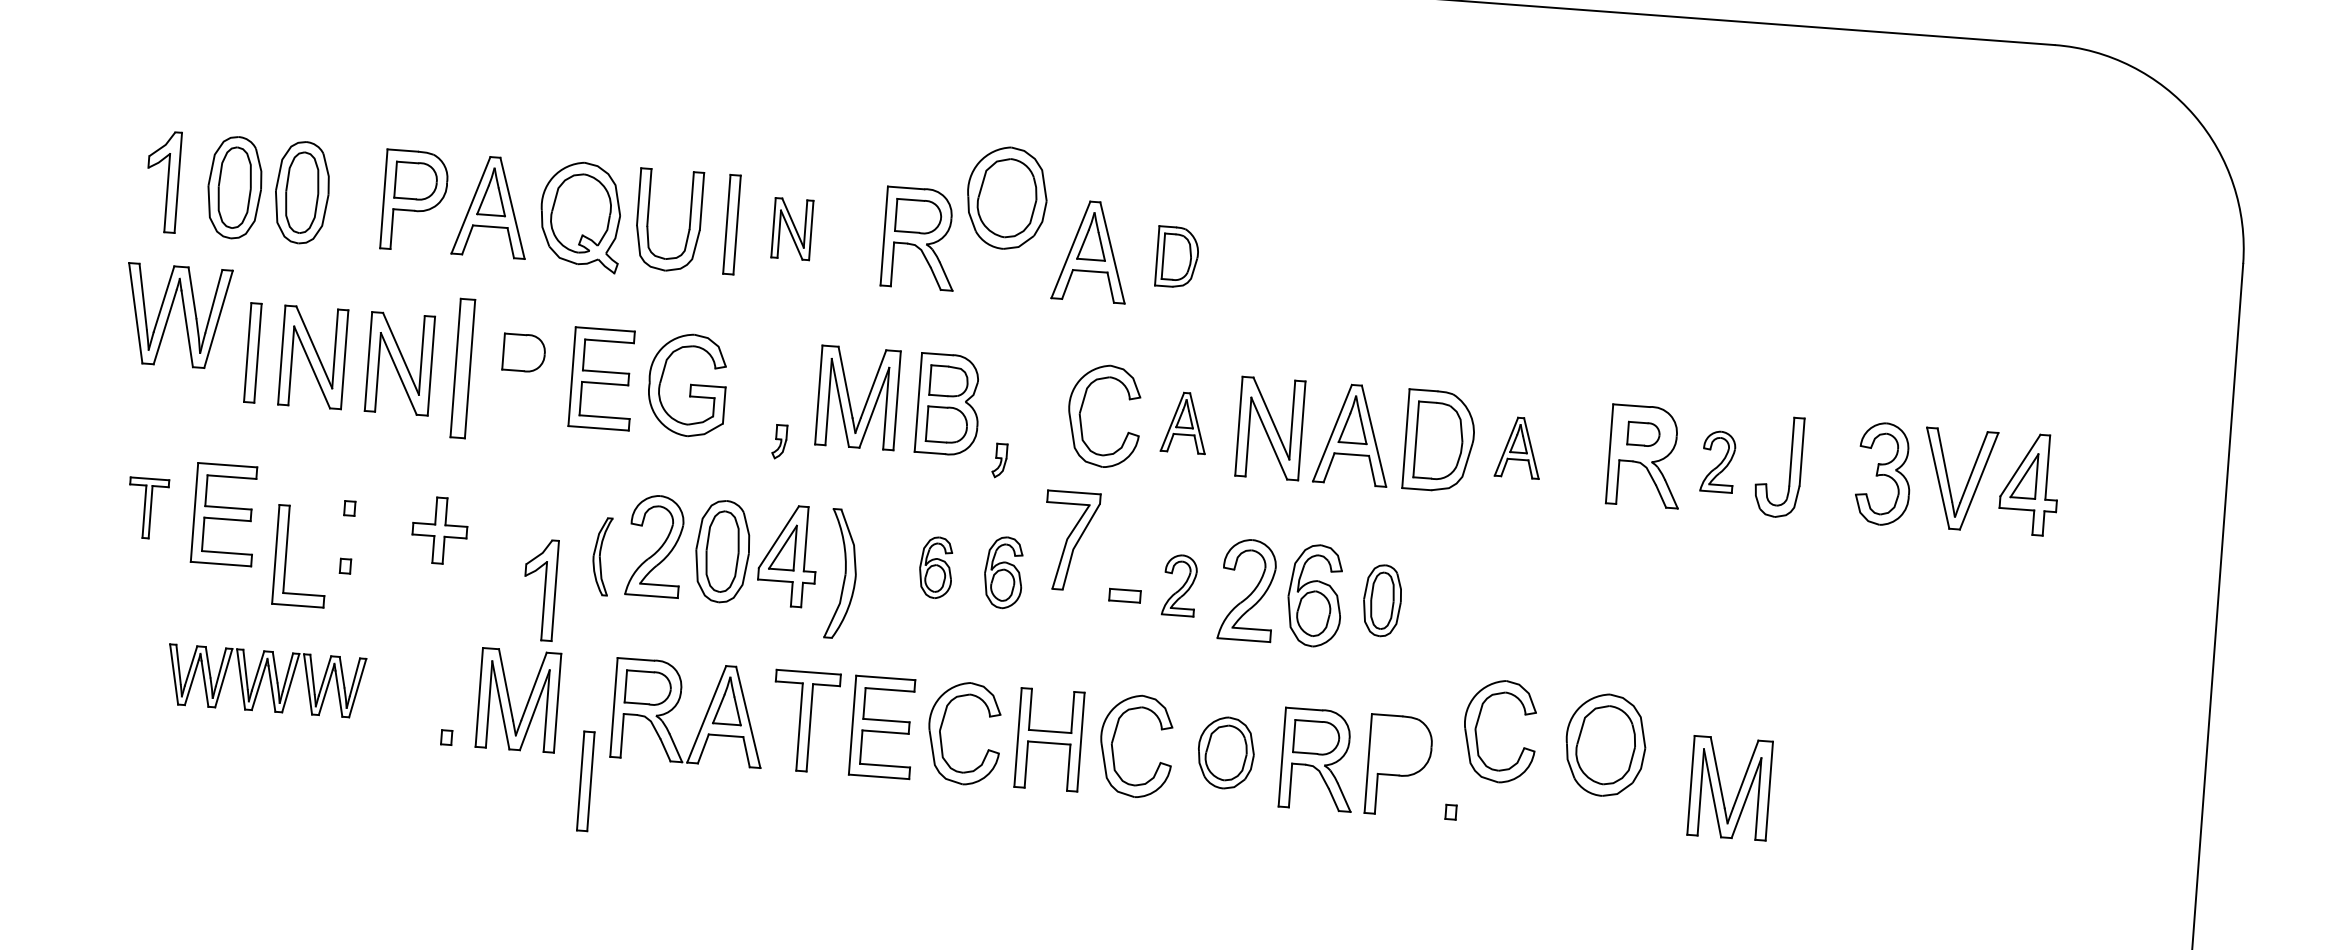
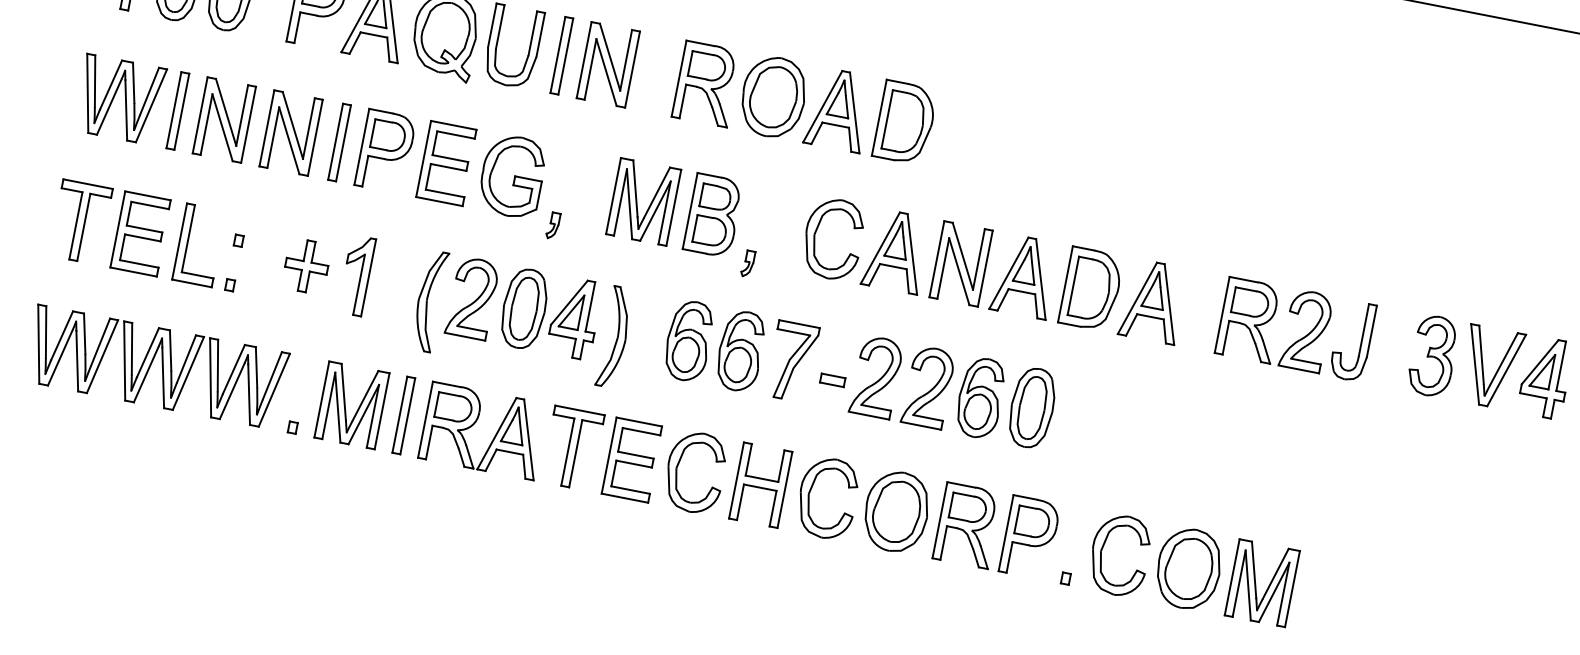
part: (1007, 197) -> (773, 96), moved
part: (792, 228) -> (608, 64), size x1.67
part: (1176, 256) -> (904, 121), size x1.67
part: (180, 315) -> (122, 99), moved
part: (462, 368) -> (339, 142), size x0.71
part: (521, 370) -> (384, 149), added
part: (1182, 423) -> (893, 251), size x1.67
part: (1643, 433) -> (1250, 302), size x1.43
part: (779, 441) -> (553, 225), moved
part: (1516, 448) -> (1150, 302), size x1.67
part: (1717, 462) -> (1305, 331), size x1.67
part: (149, 507) -> (83, 221), size x1.67
part: (1073, 539) -> (794, 360), moved
part: (287, 553) -> (188, 241), moved
part: (602, 556) -> (430, 301), size x1.67
part: (935, 567) -> (688, 340), size x1.67
part: (1003, 572) -> (740, 351), size x1.43
part: (1179, 585) -> (875, 377), size x1.67
part: (541, 590) -> (357, 276), moved
part: (1382, 600) -> (1032, 407), size x1.43
part: (267, 680) -> (158, 366), size x1.67
part: (1477, 735) -> (1101, 556), moved
part: (1605, 744) -> (1188, 568), moved
part: (1399, 745) -> (1032, 522), added
part: (1226, 752) -> (897, 511), size x1.43
part: (585, 781) -> (403, 415), moved
part: (1722, 790) -> (1256, 584), moved

